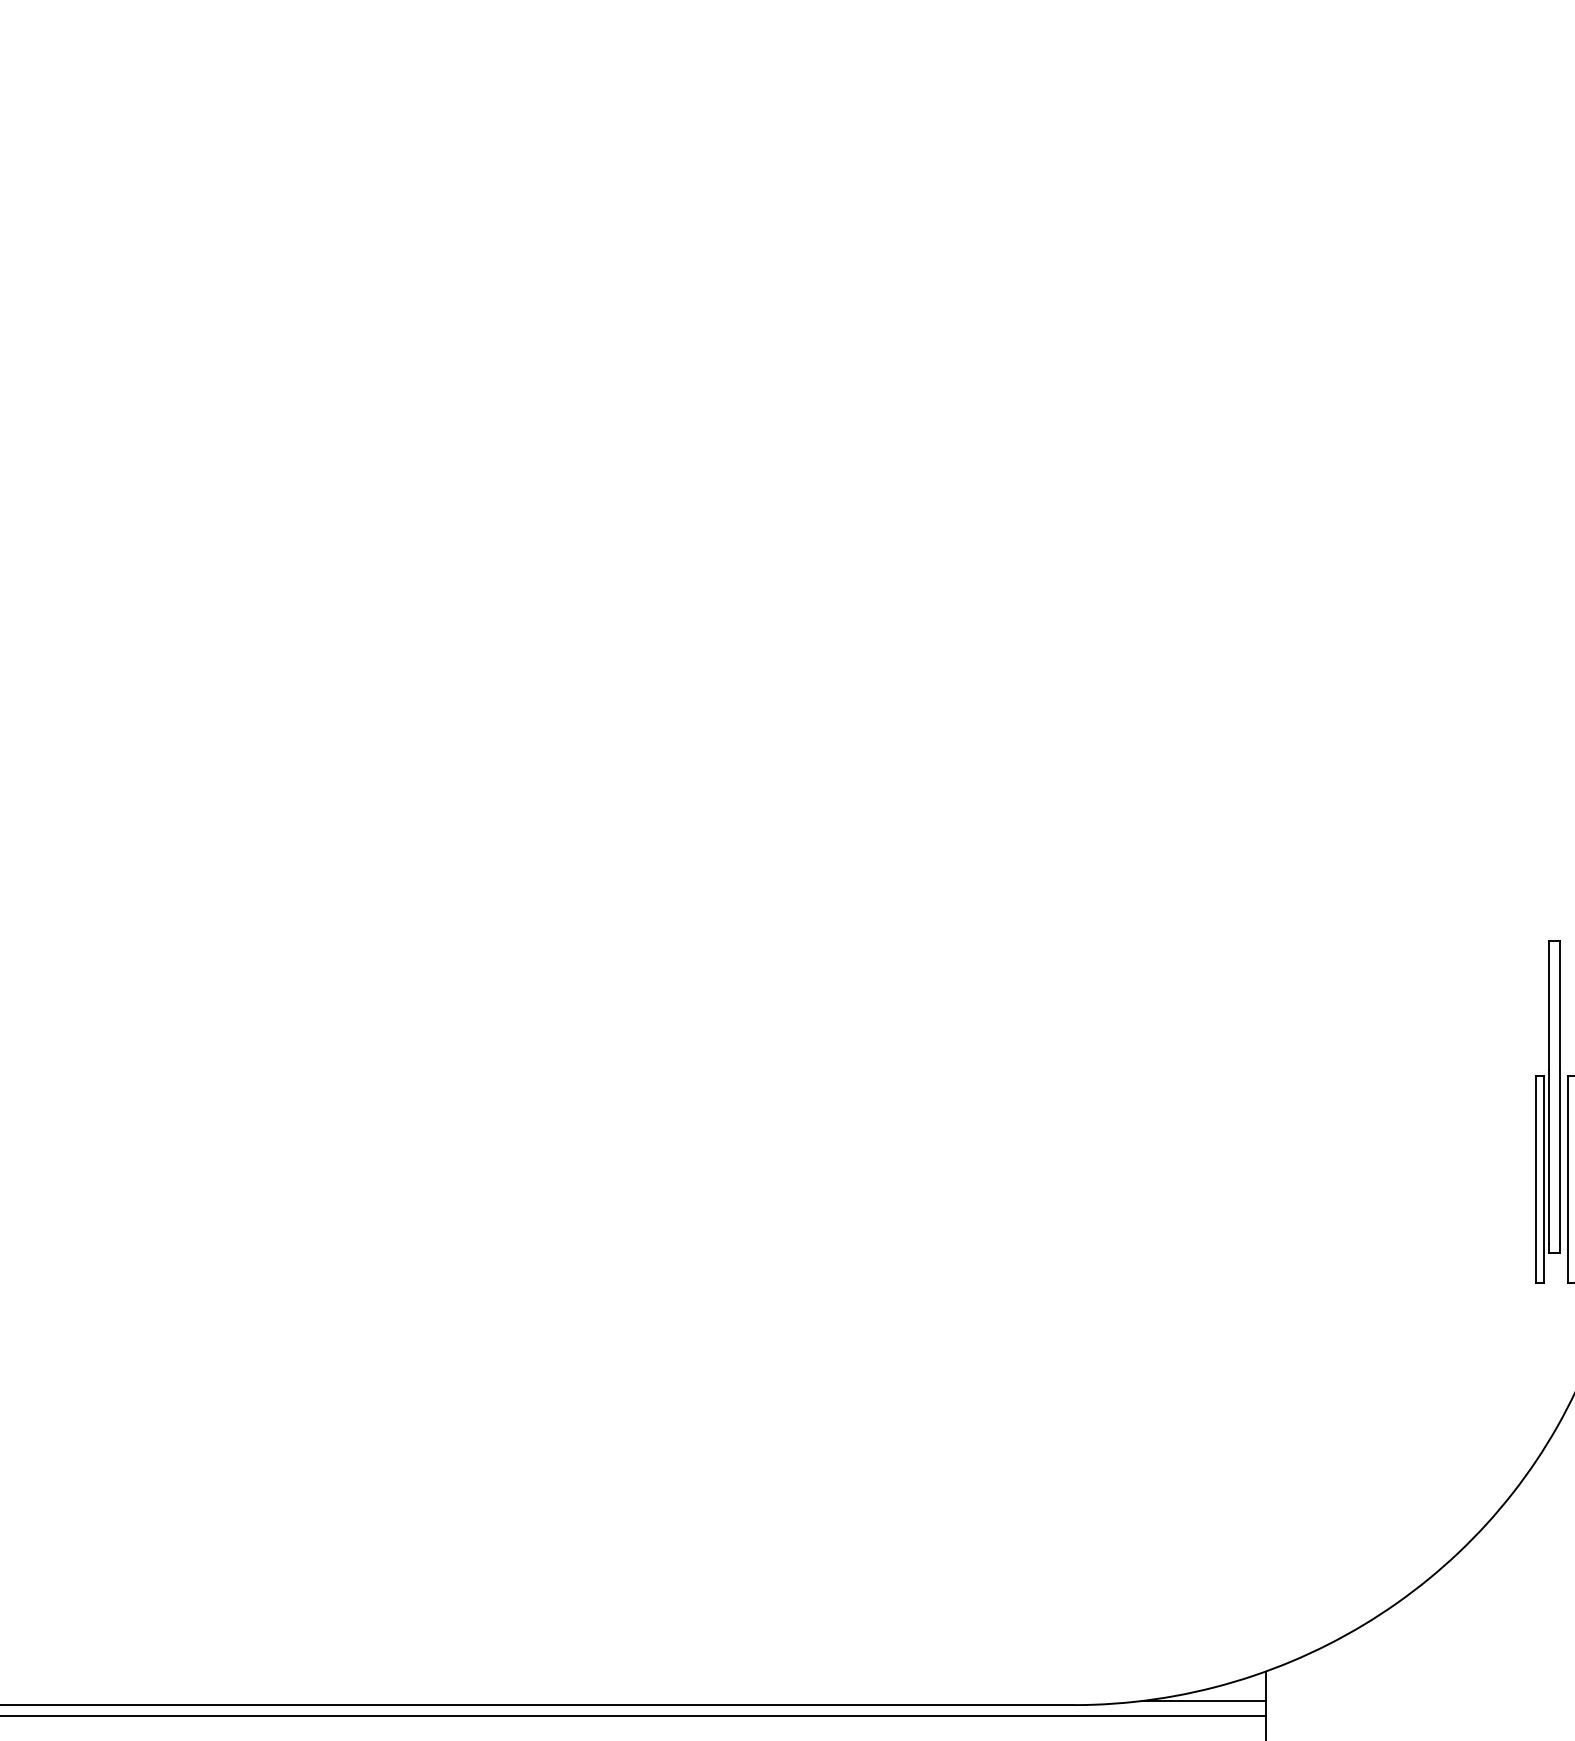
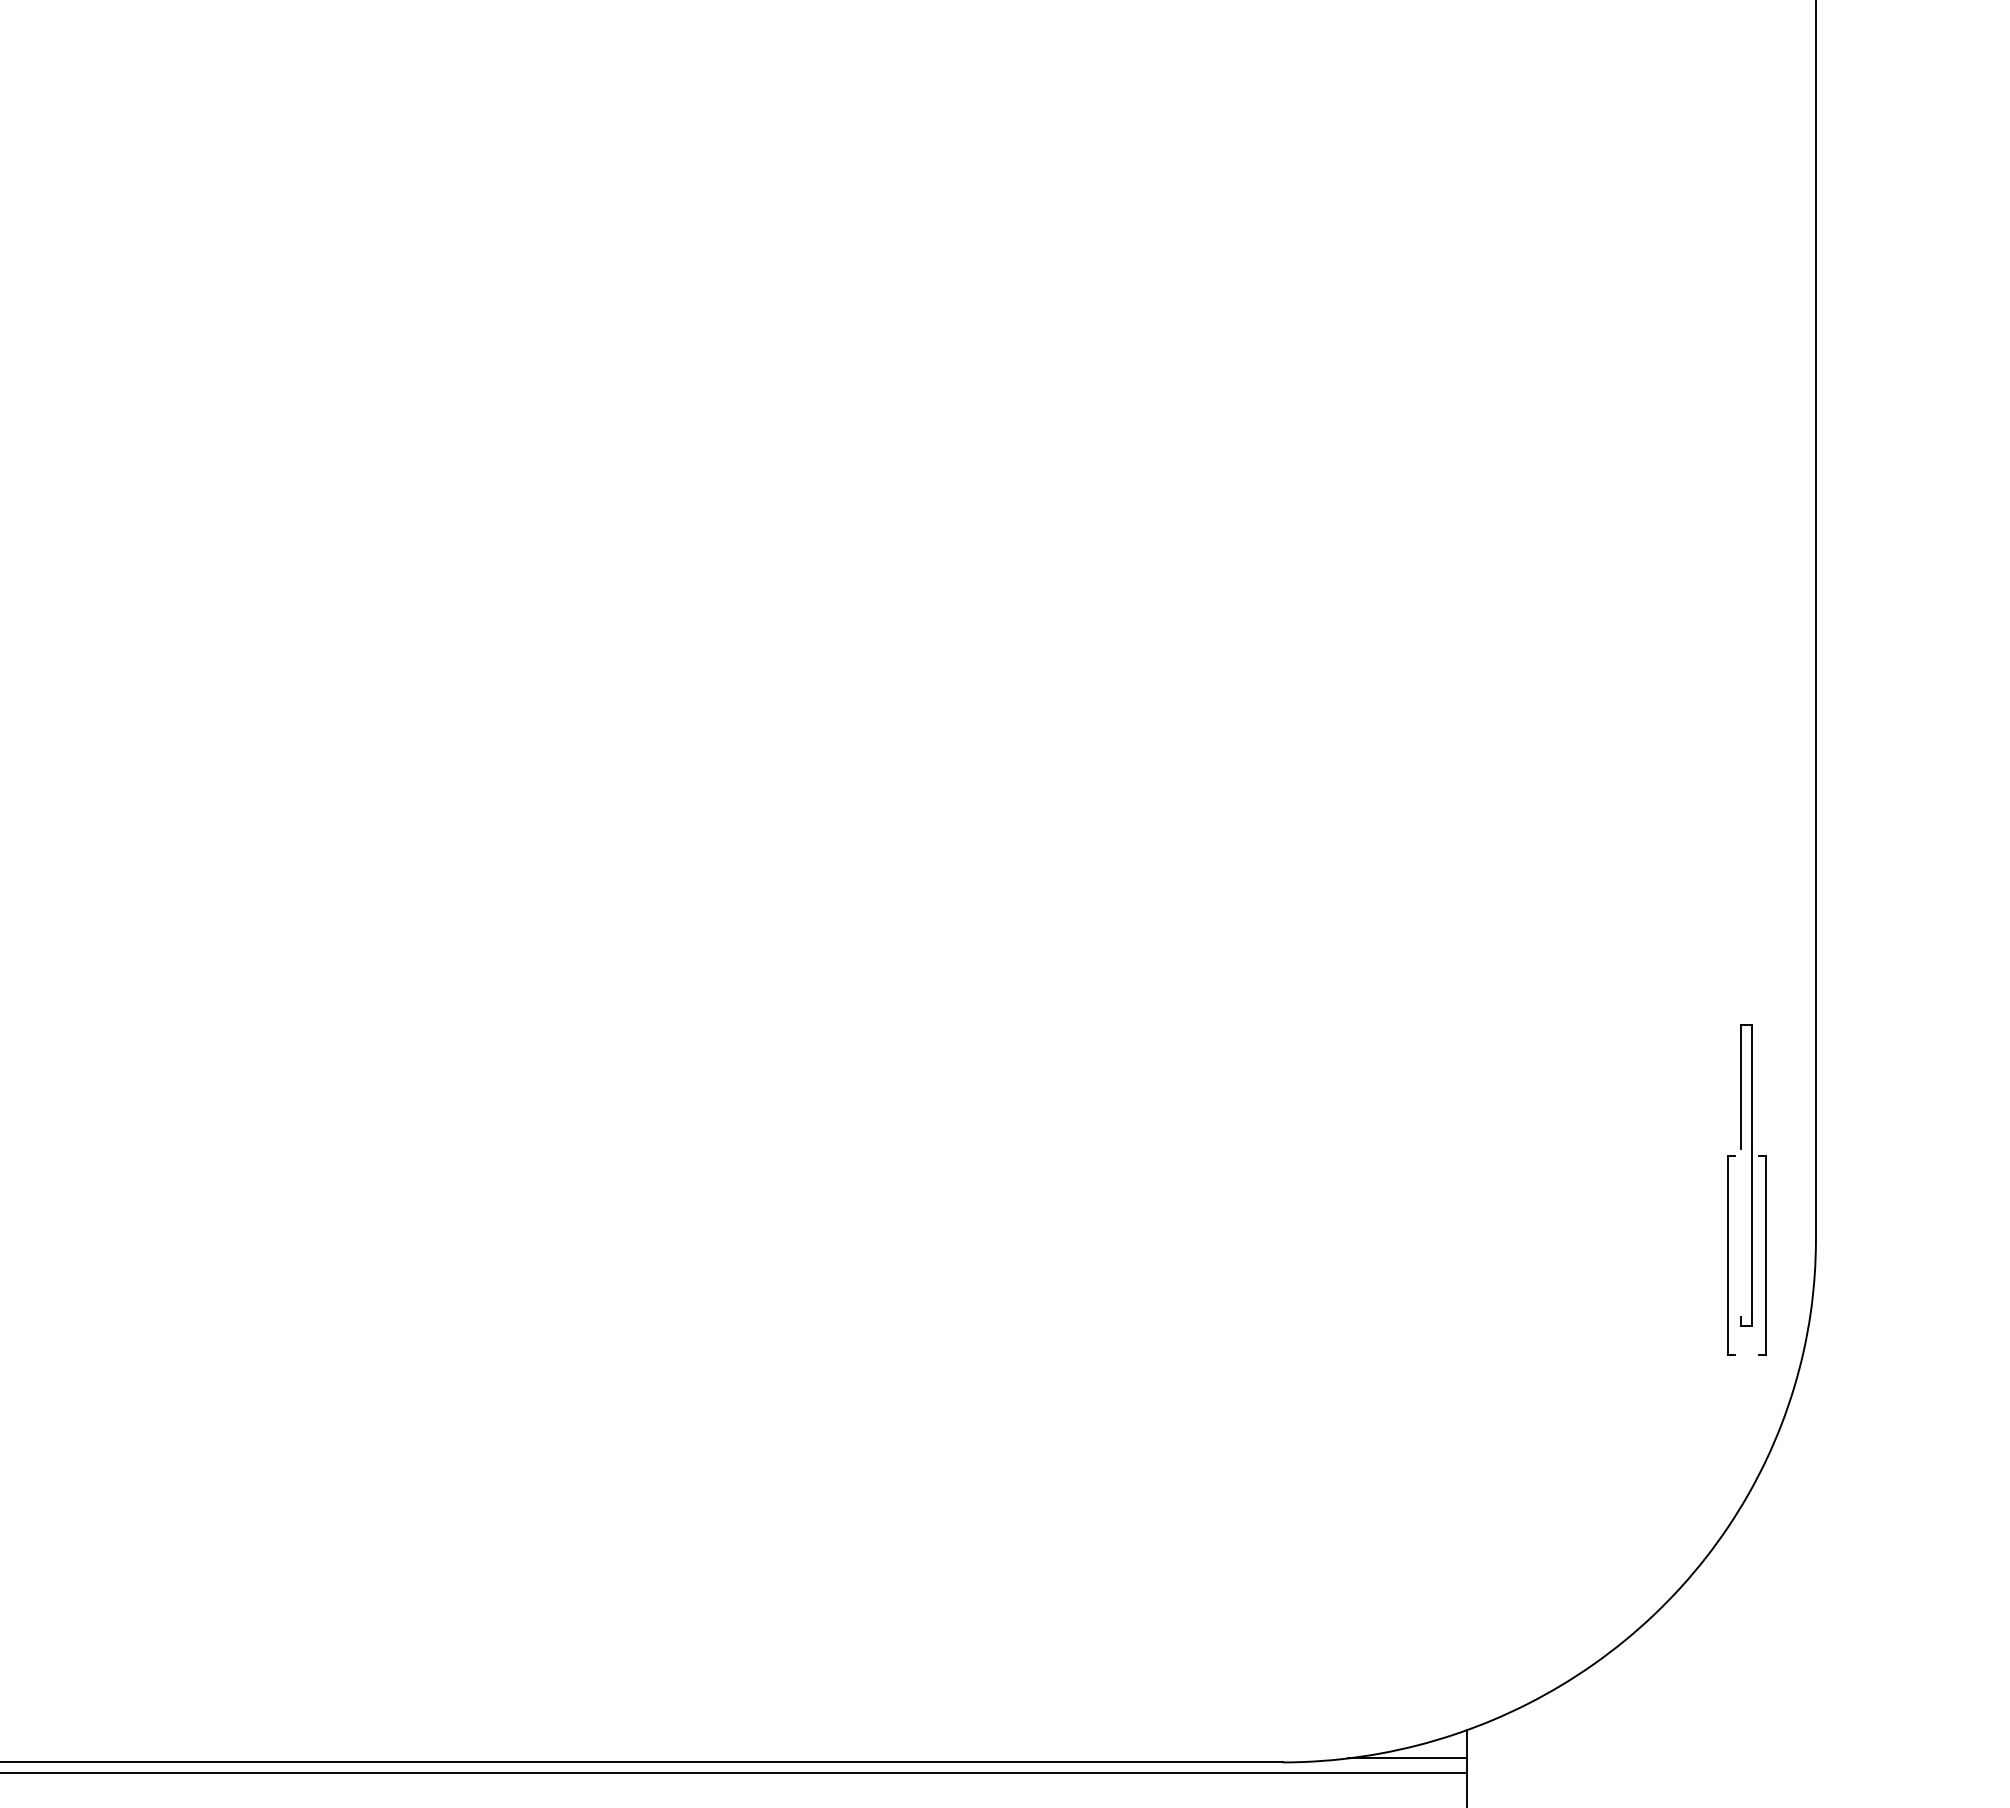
line: (1548, 1156) -> (1740, 1233), removed
line: (1543, 1179) -> (1735, 1255), removed
line: (1567, 1179) -> (1758, 1255), removed

